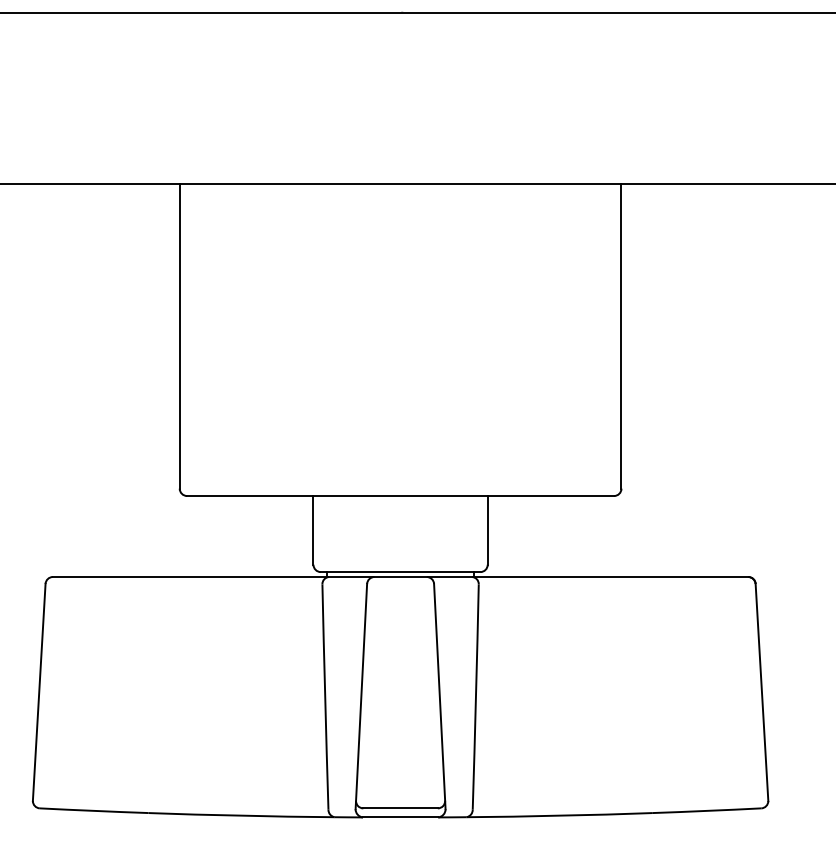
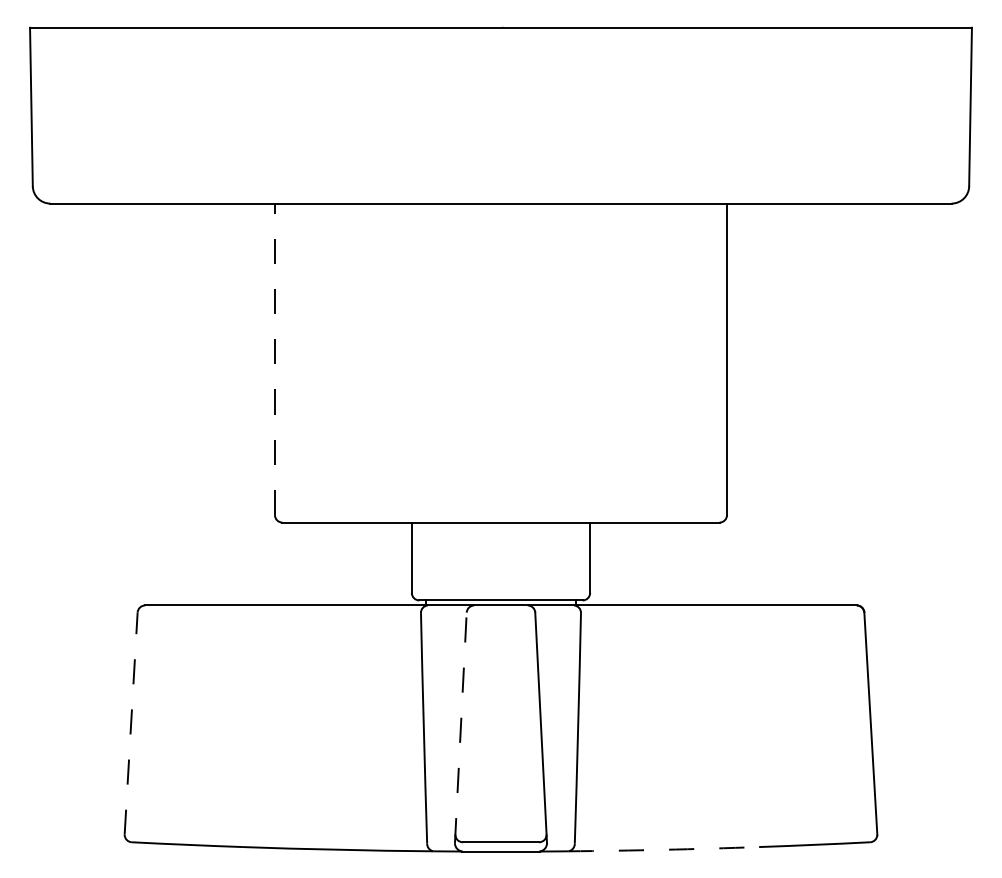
line: (179, 336) -> (274, 359), solid -> dashed
line: (39, 692) -> (131, 723), solid -> dashed
line: (361, 696) -> (460, 727), solid -> dashed
arc: (559, 815) -> (663, 849), solid -> dashed

